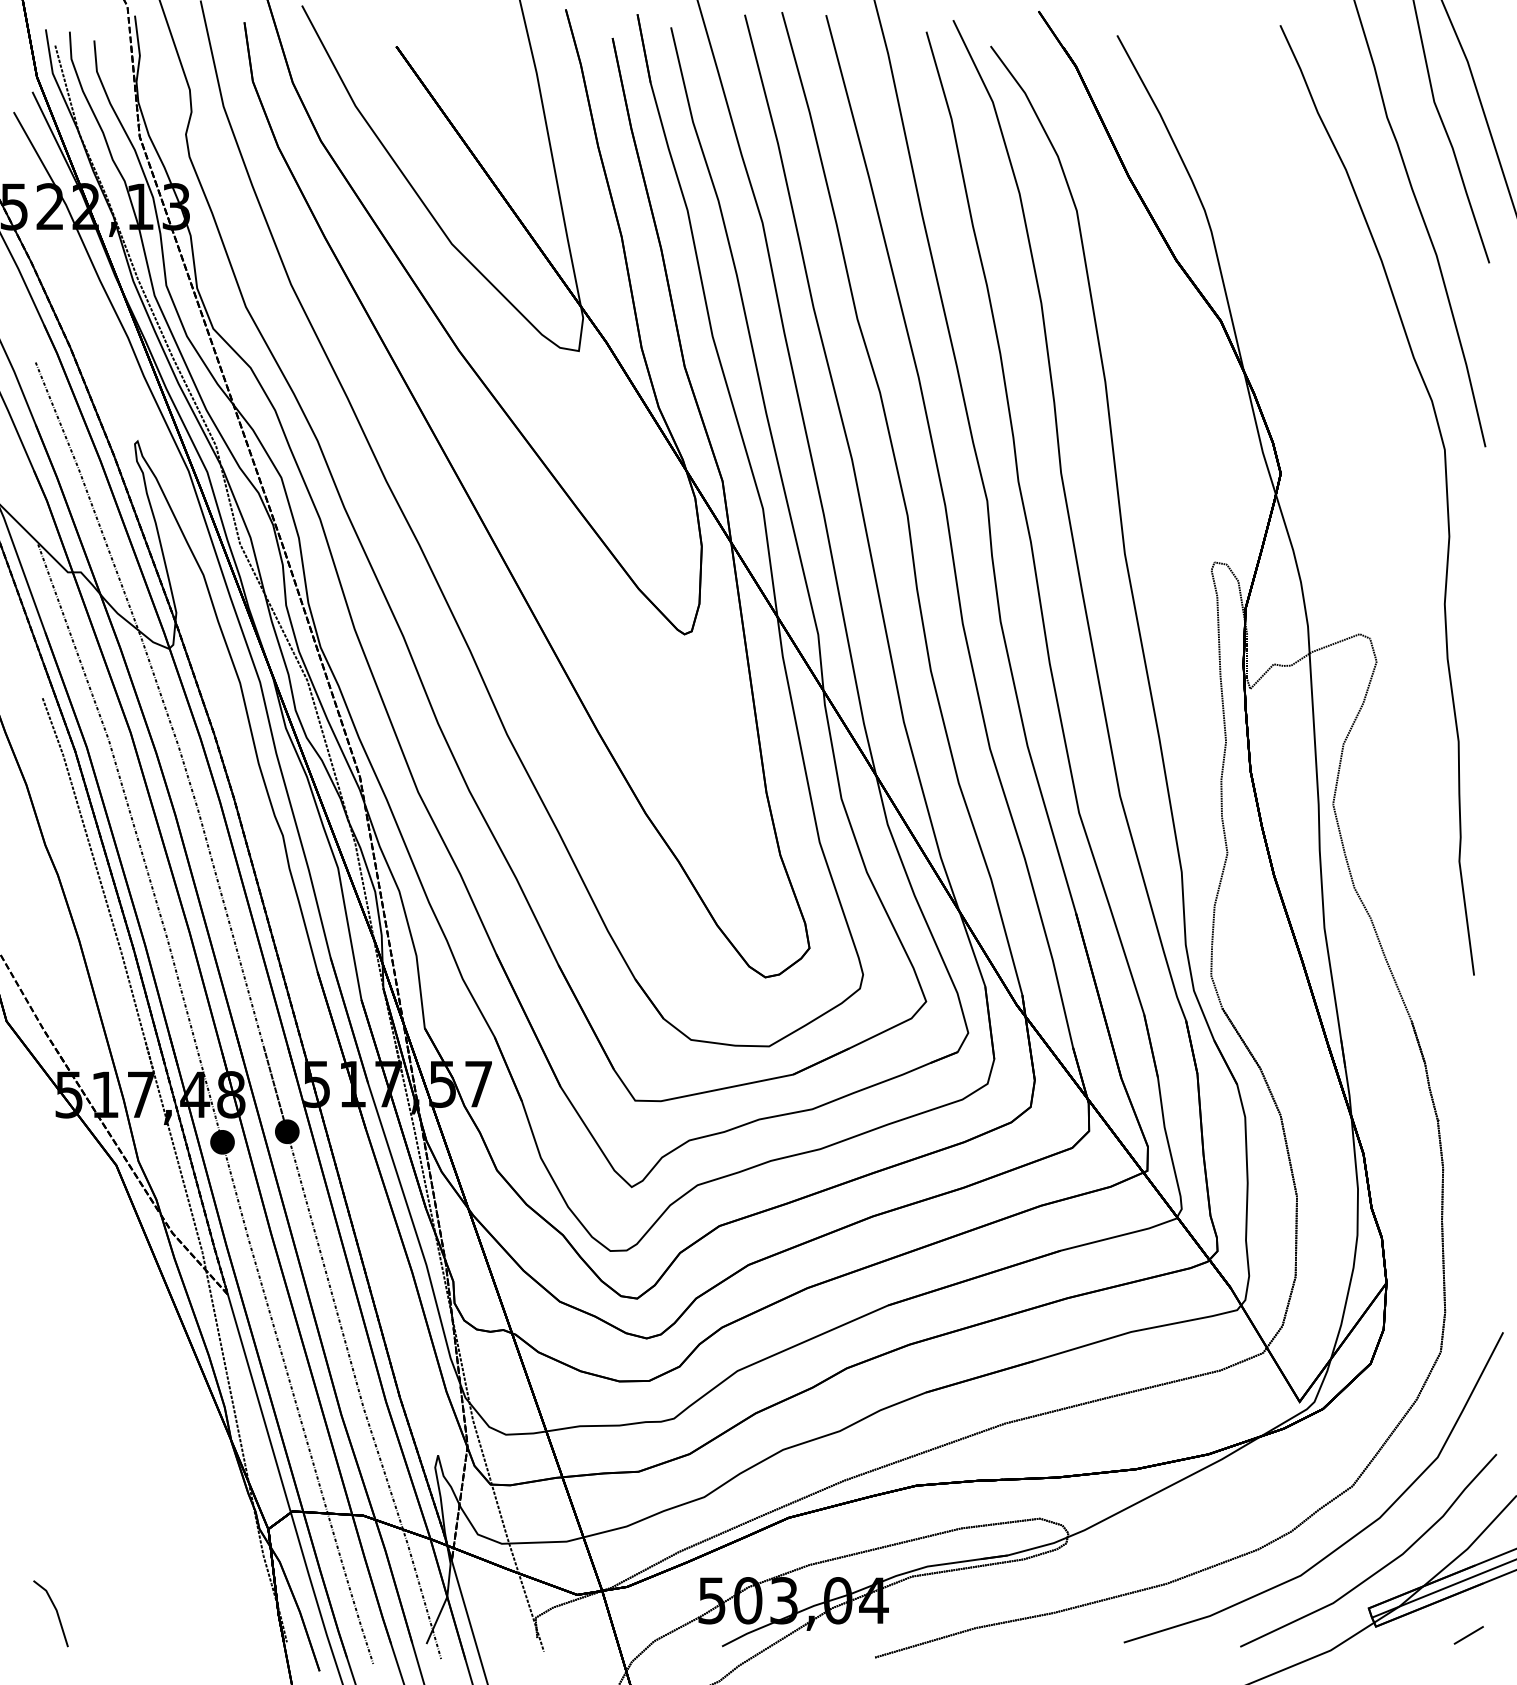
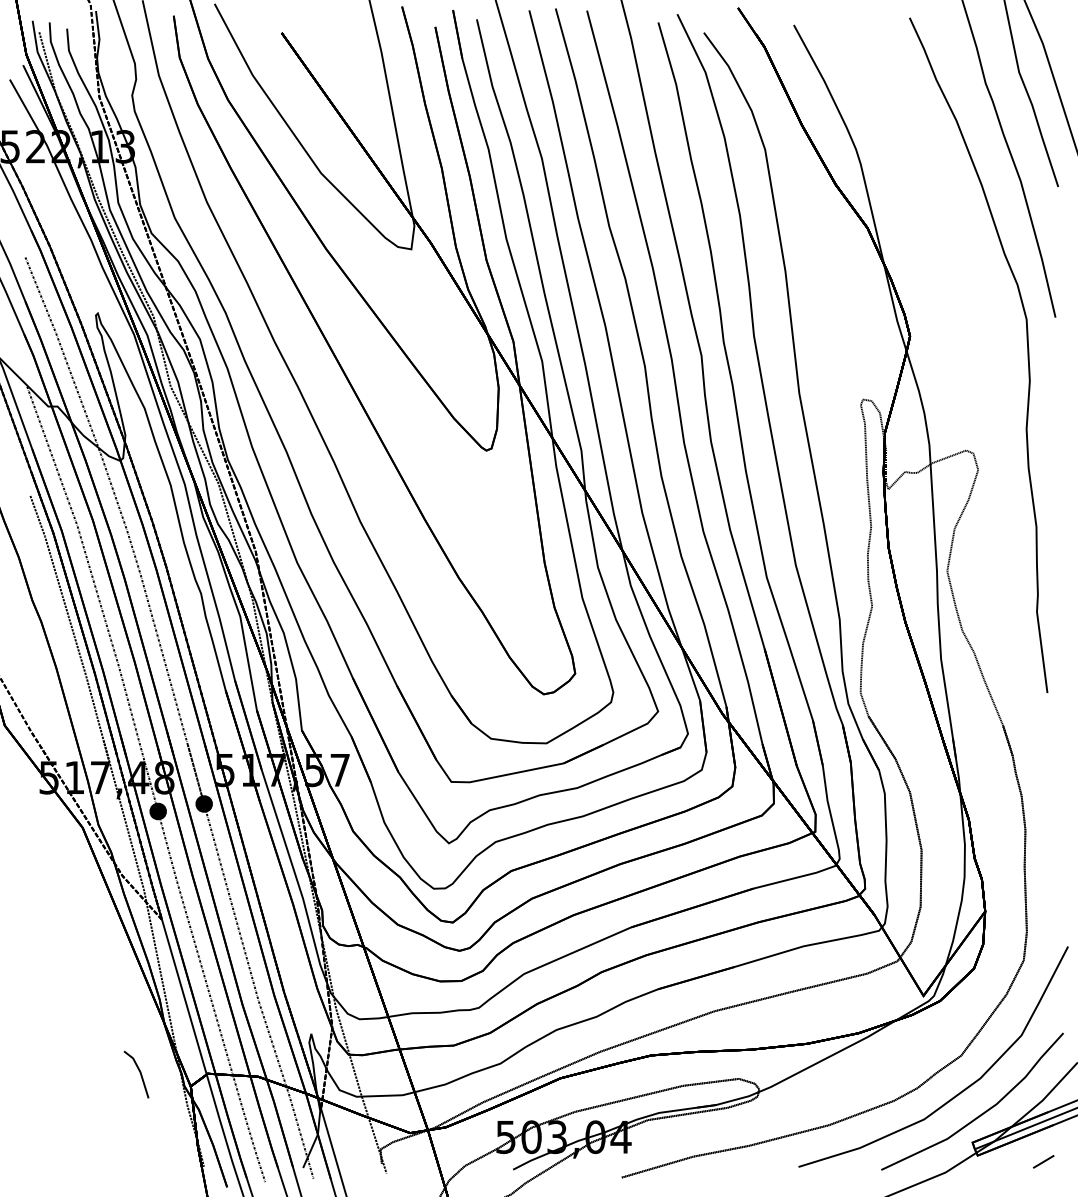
line: (55, 1610) -> (139, 1072), moved

